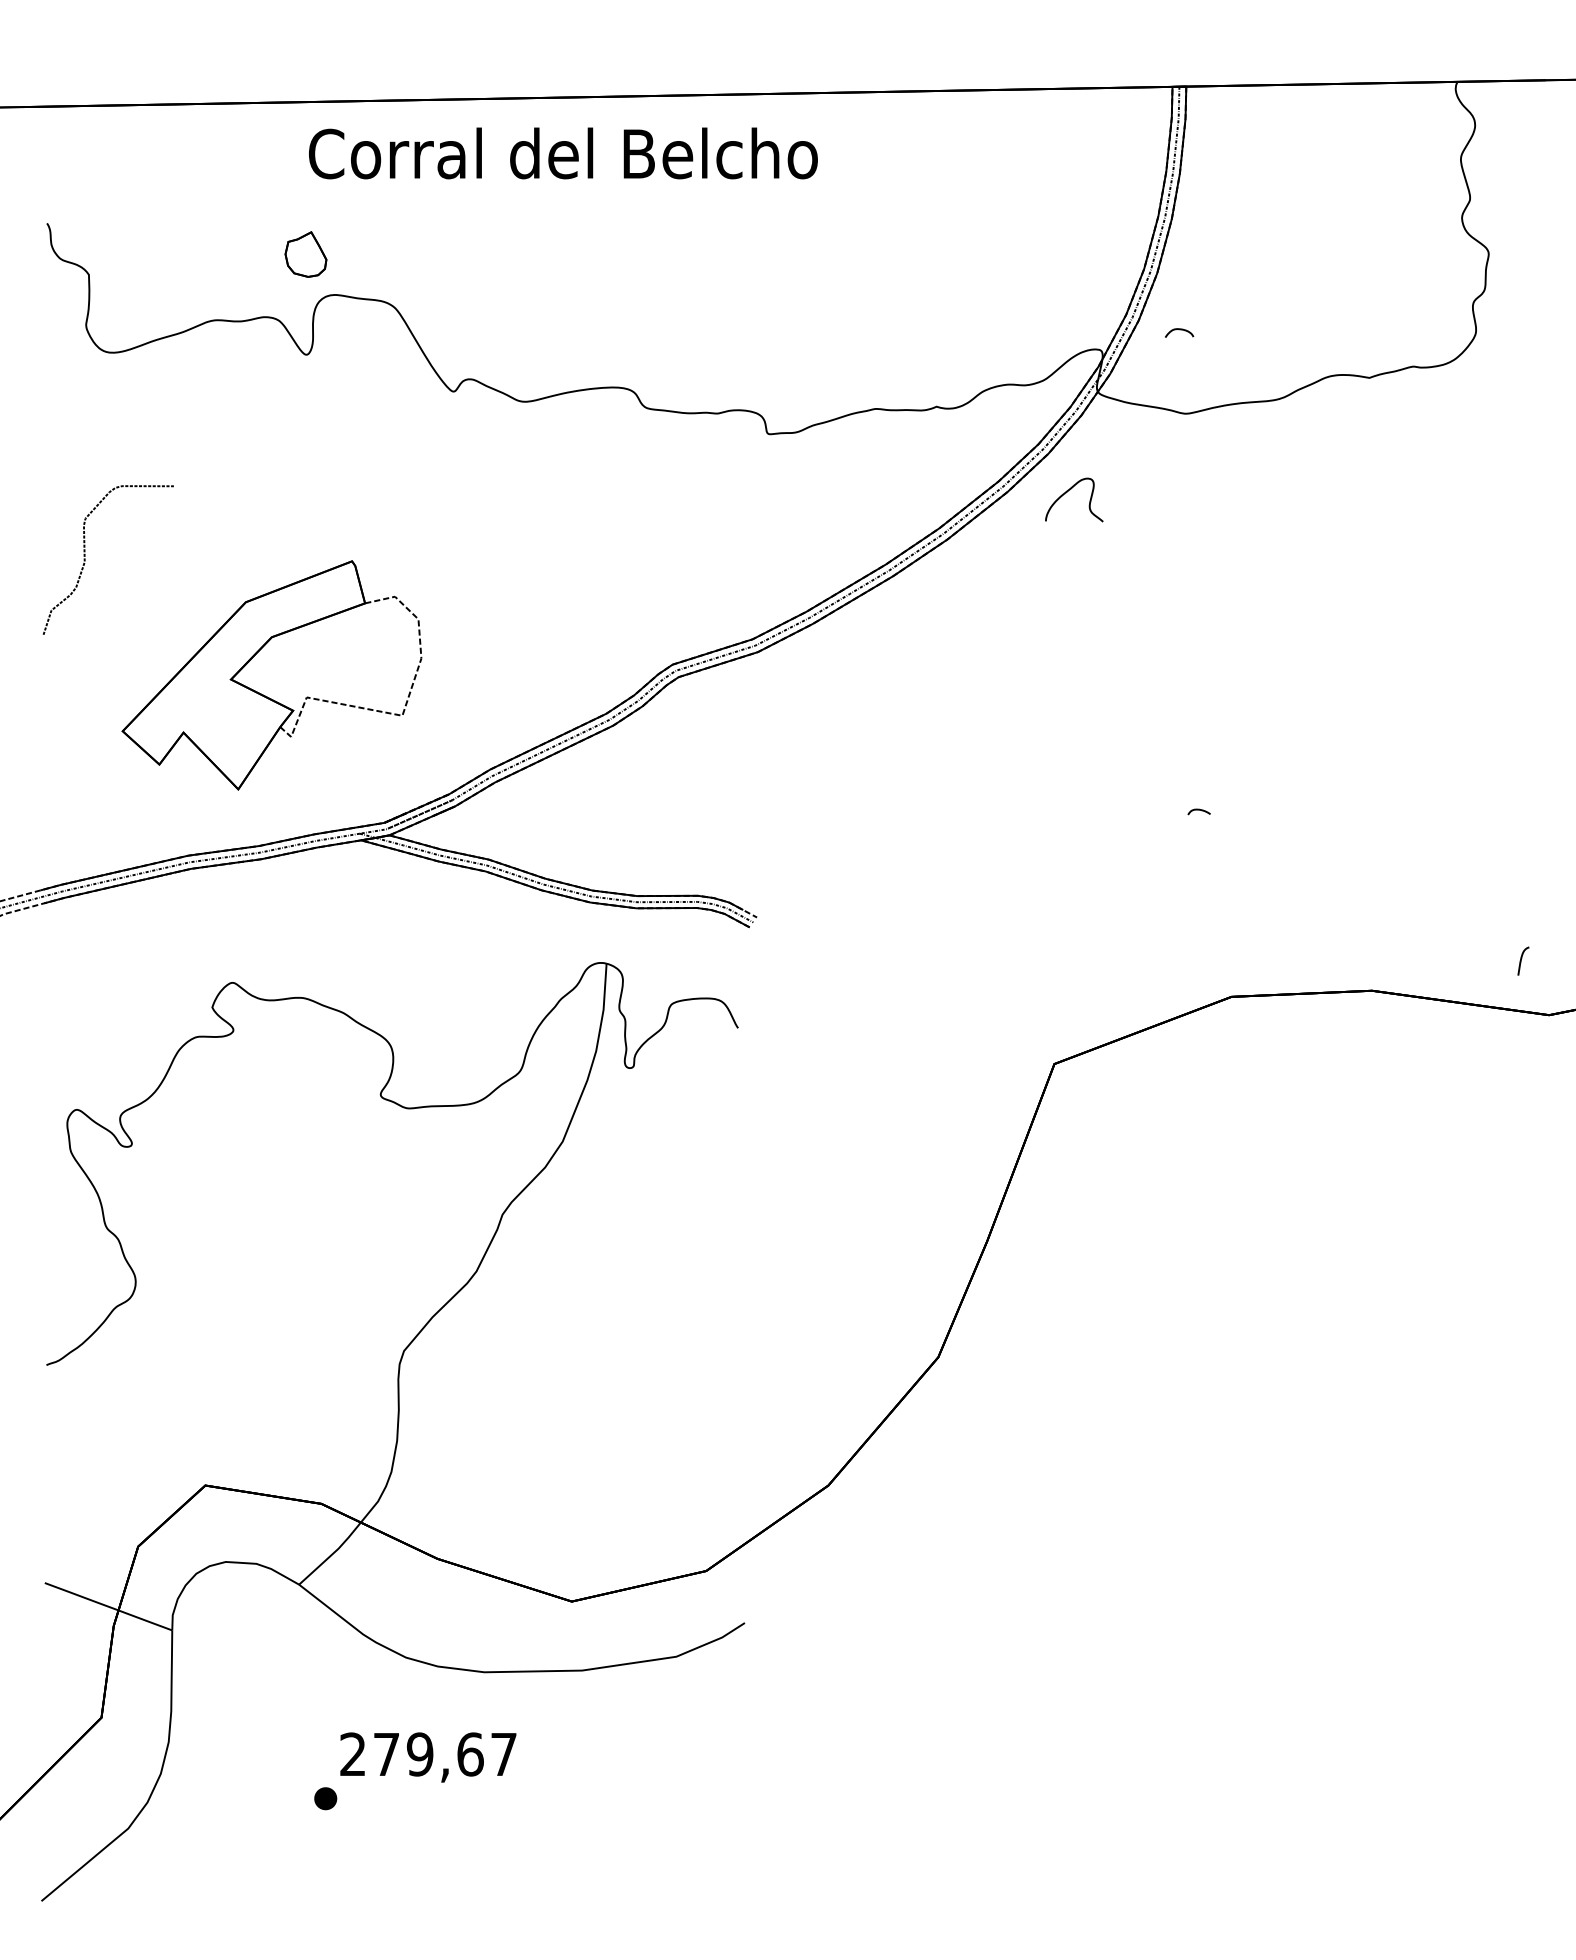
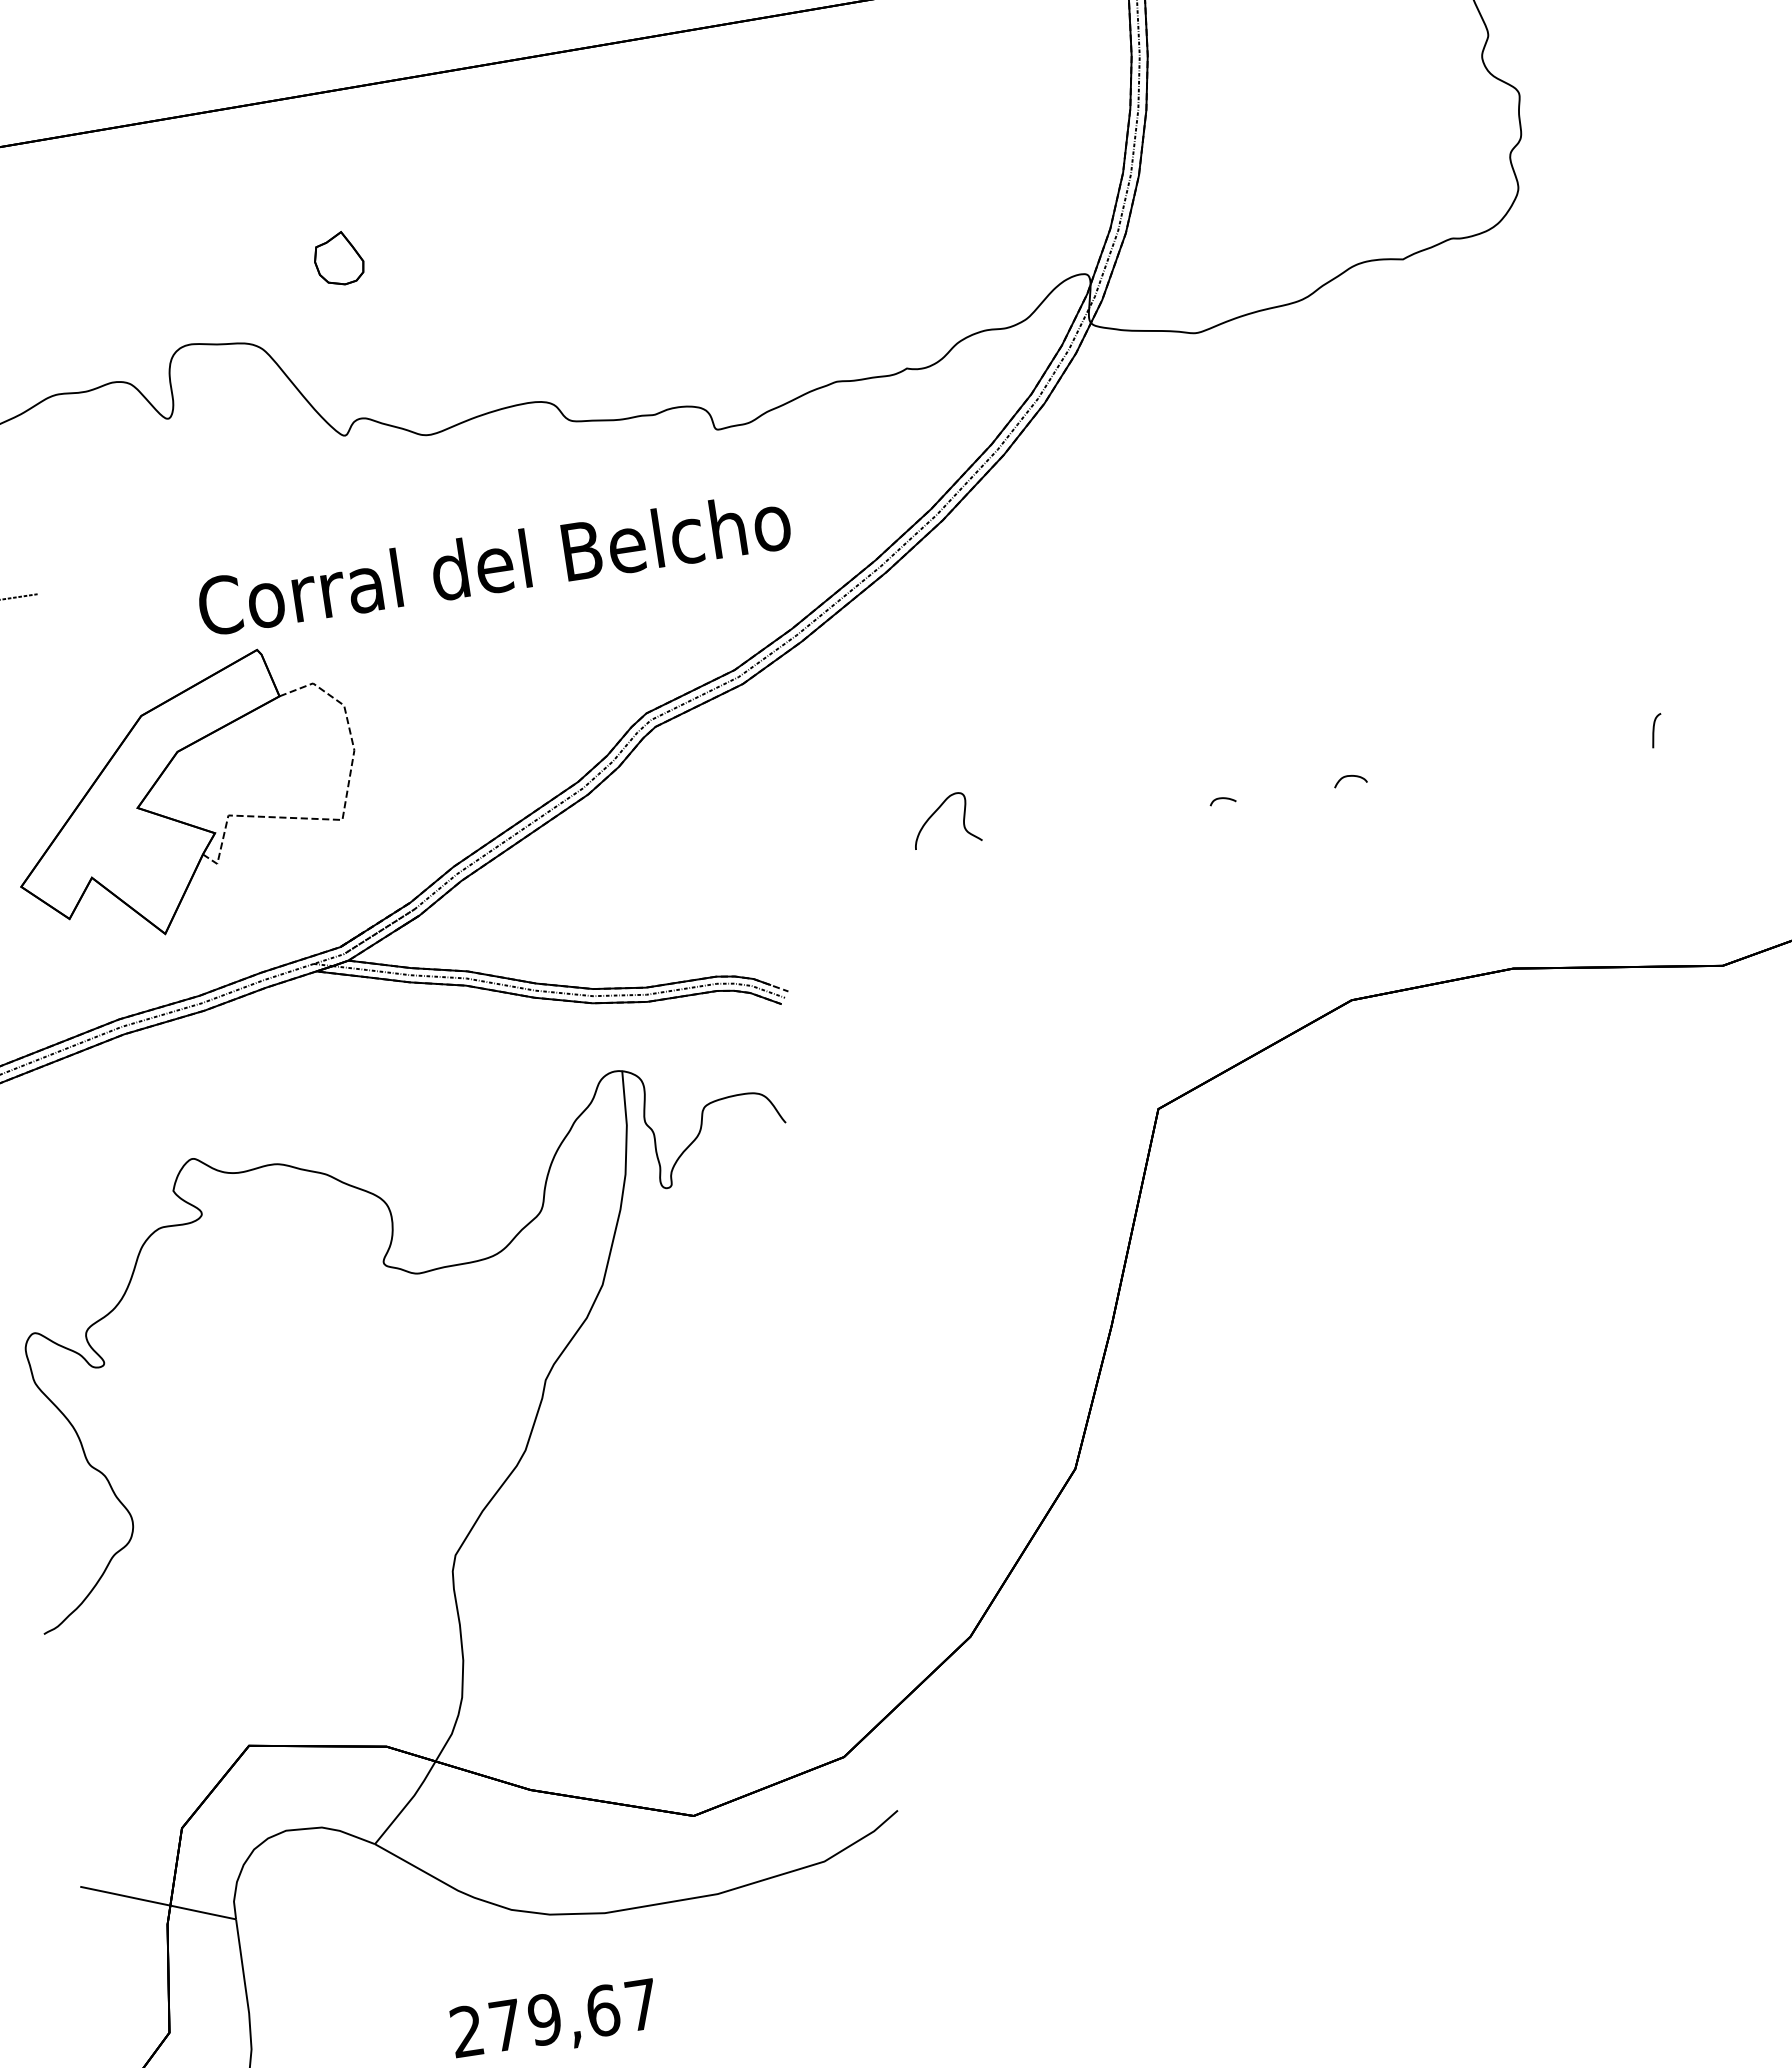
text: (563, 153) -> (494, 563), moved
part: (305, 254) -> (338, 258), moved
curve: (1179, 330) -> (1349, 777), moved
curve: (1067, 492) -> (936, 812), moved
curve: (1198, 810) -> (1221, 799), moved
curve: (1521, 960) -> (1654, 730), moved

